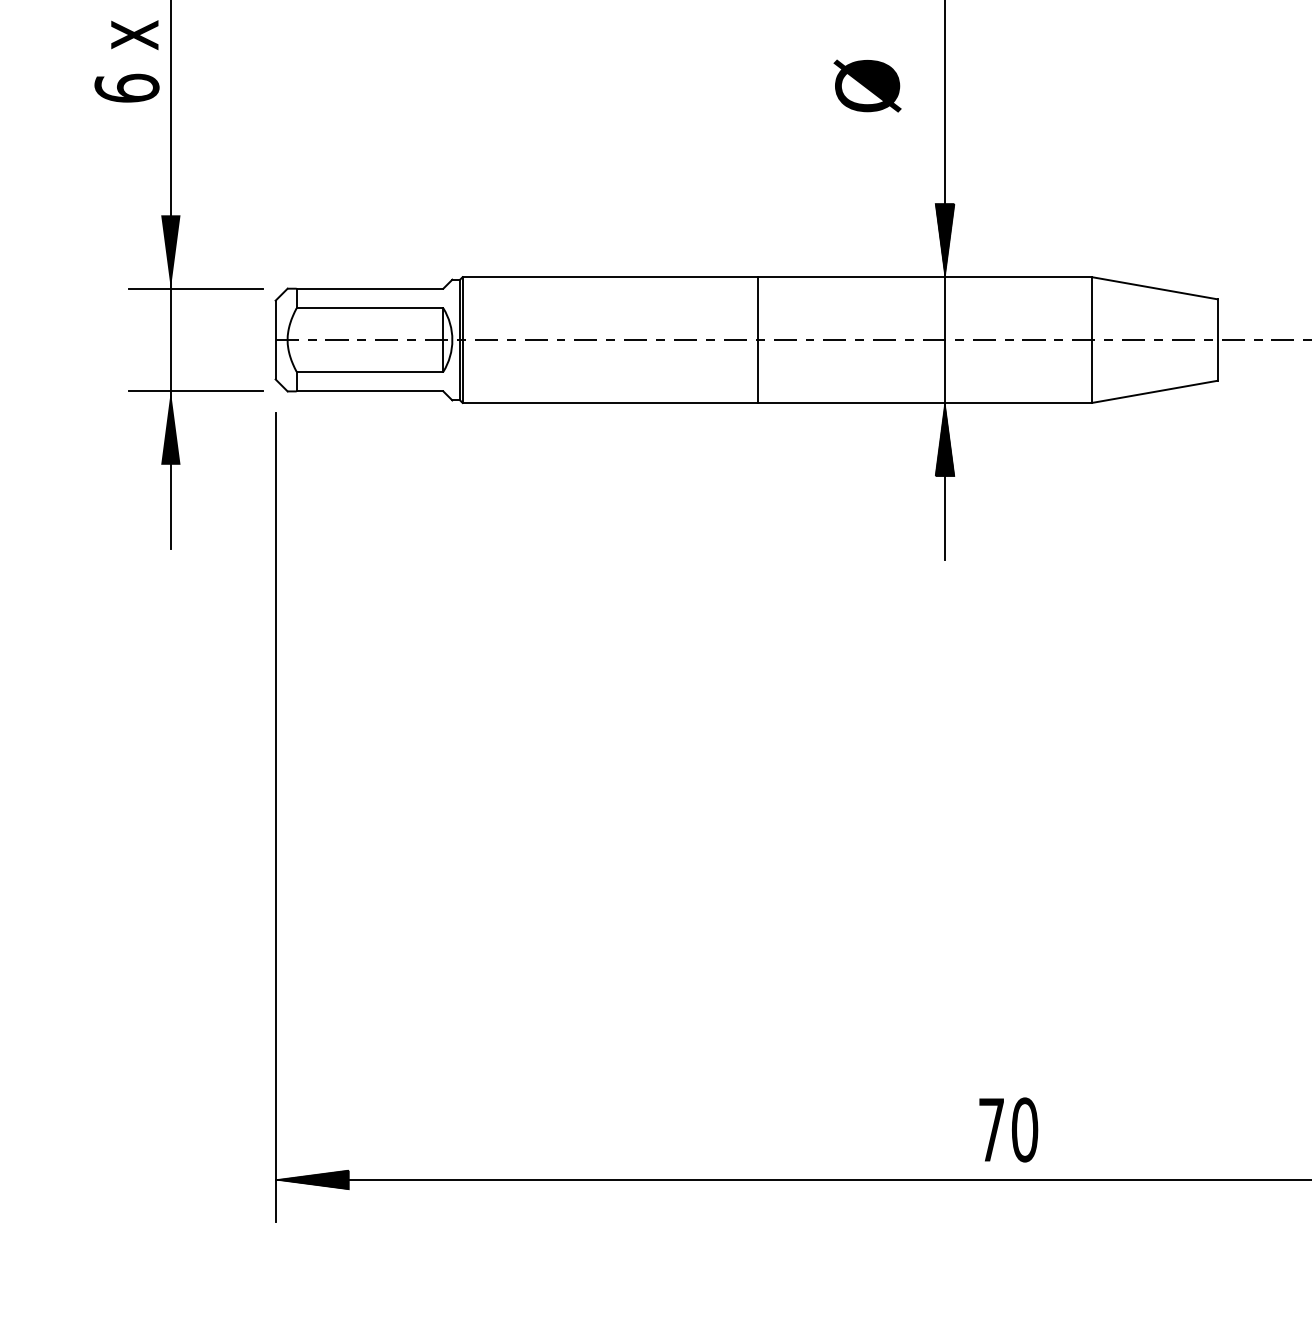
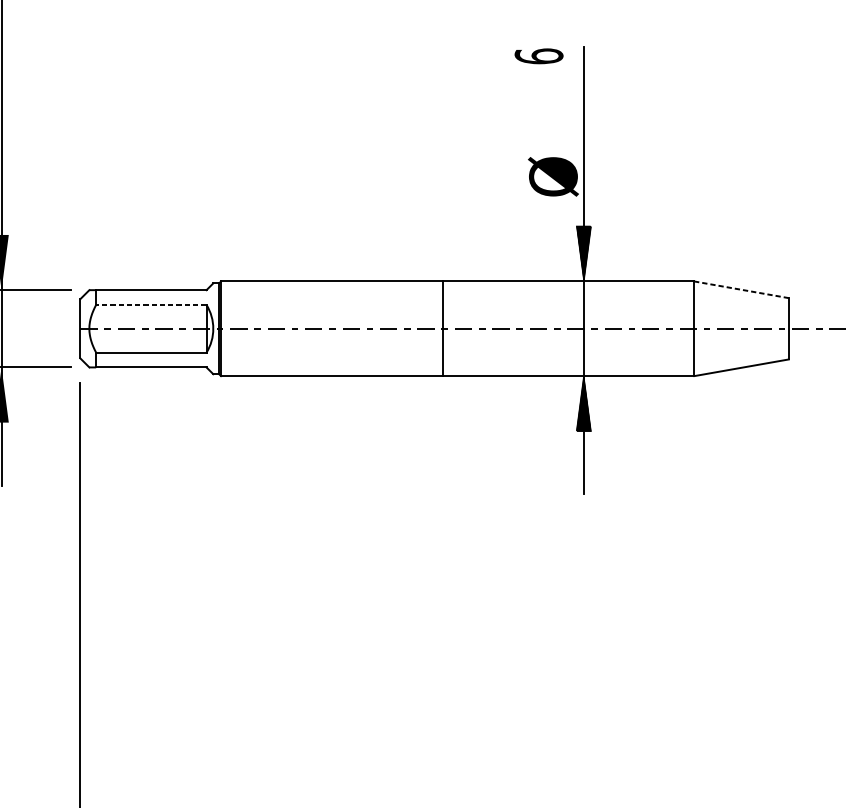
text: (867, 85) -> (553, 176), moved
line: (1154, 288) -> (741, 290), solid -> dashed
line: (369, 308) -> (150, 305), solid -> dashed

